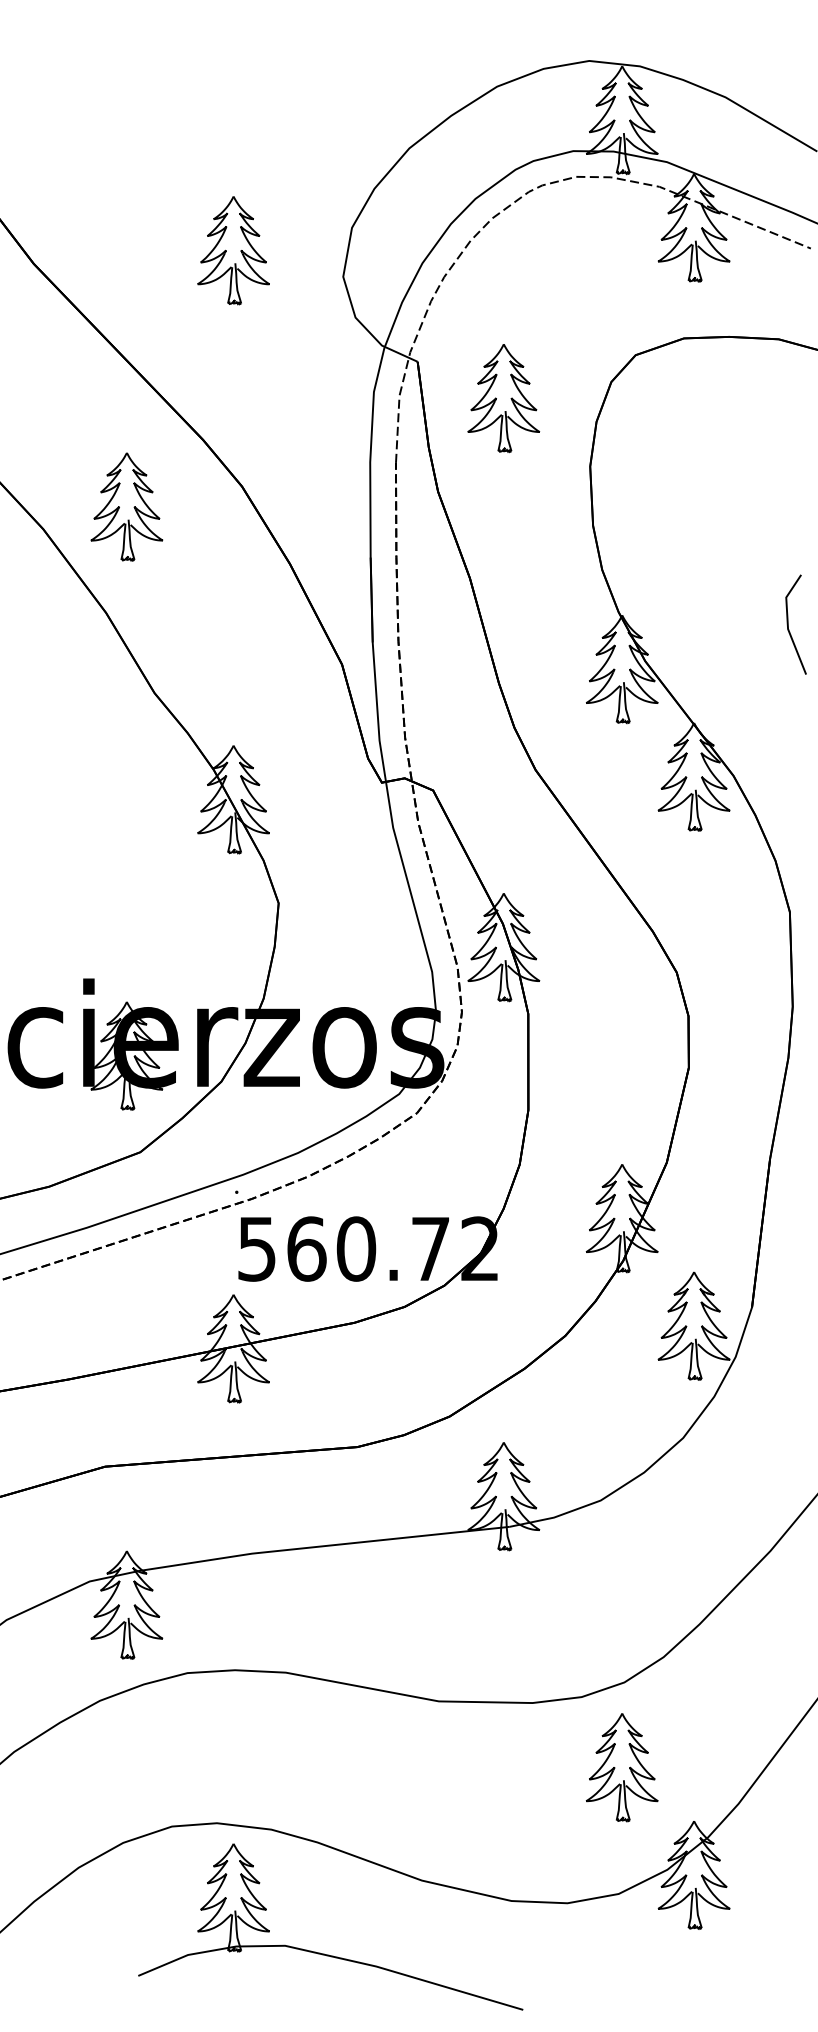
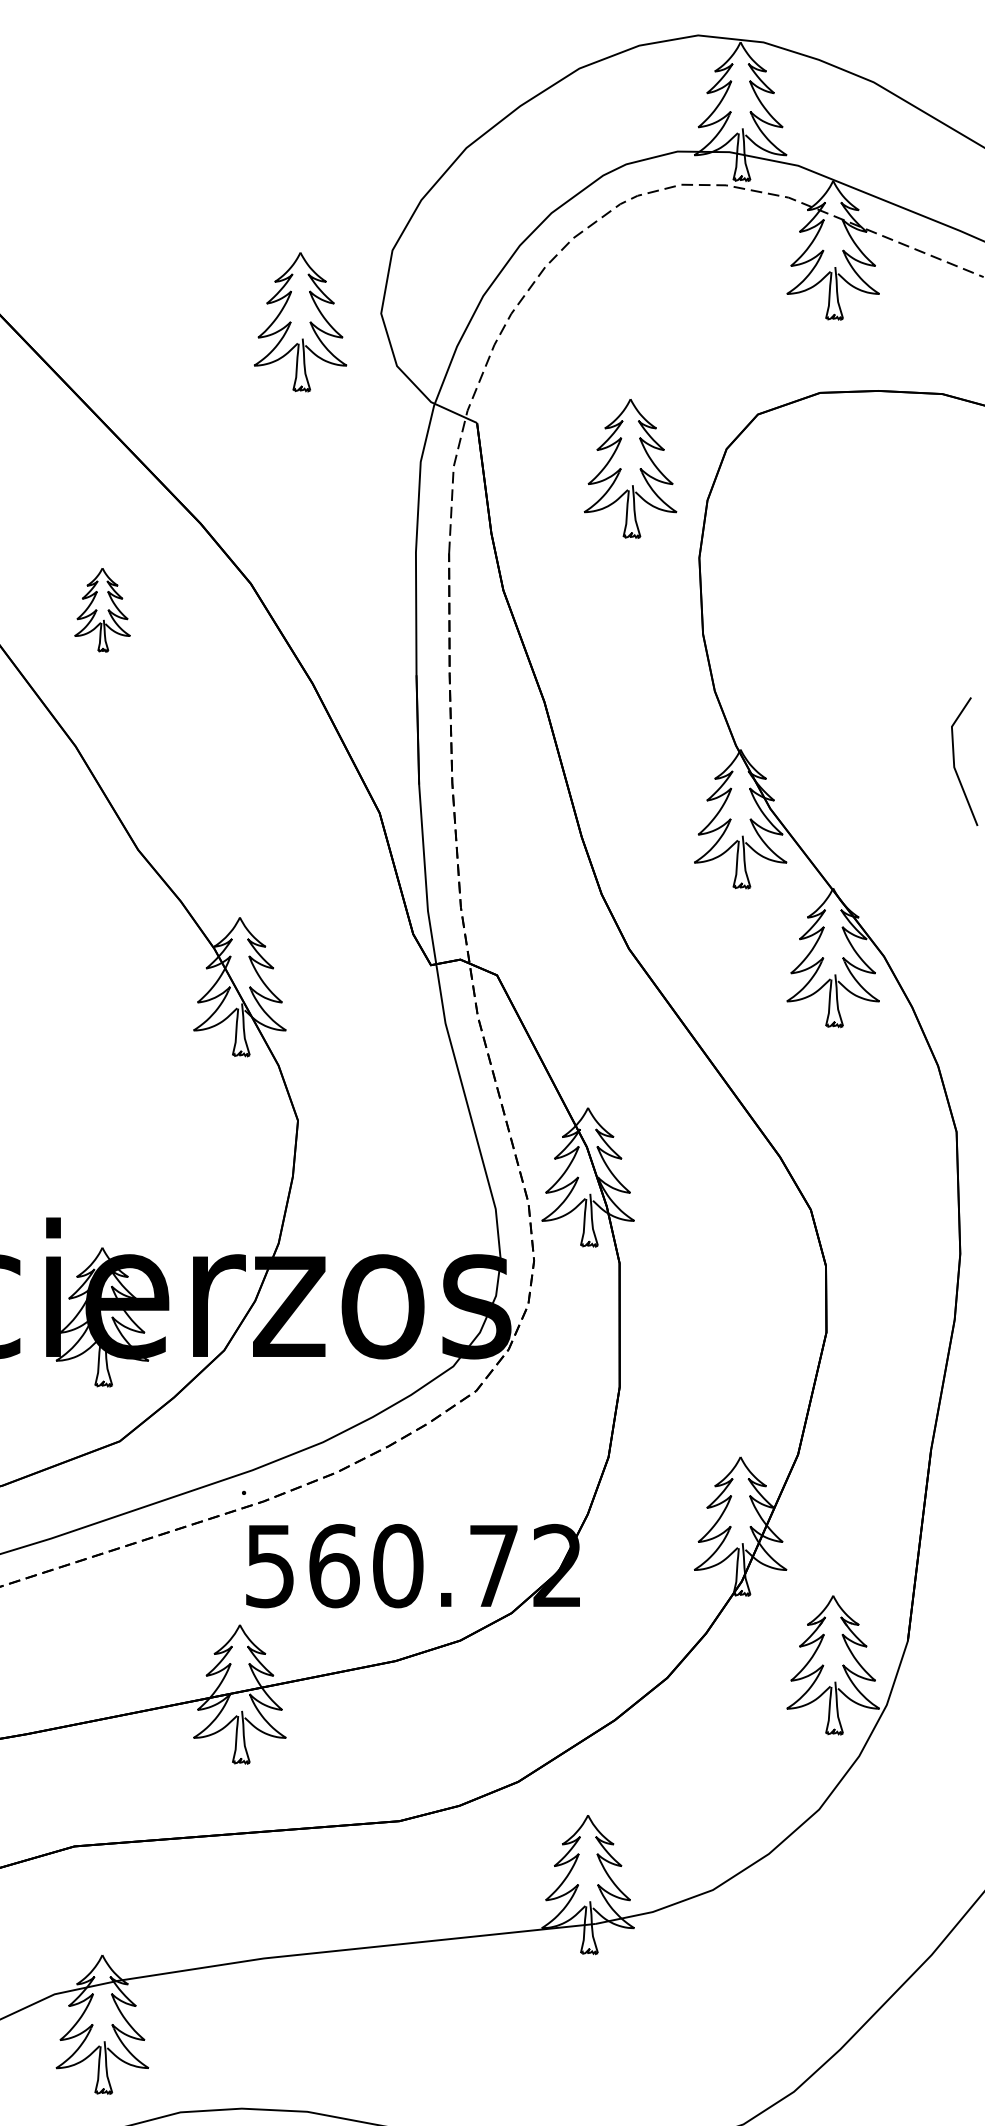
part: (233, 250) -> (300, 322), moved
part: (503, 398) -> (630, 469), moved
part: (126, 506) -> (101, 609), size x0.6

